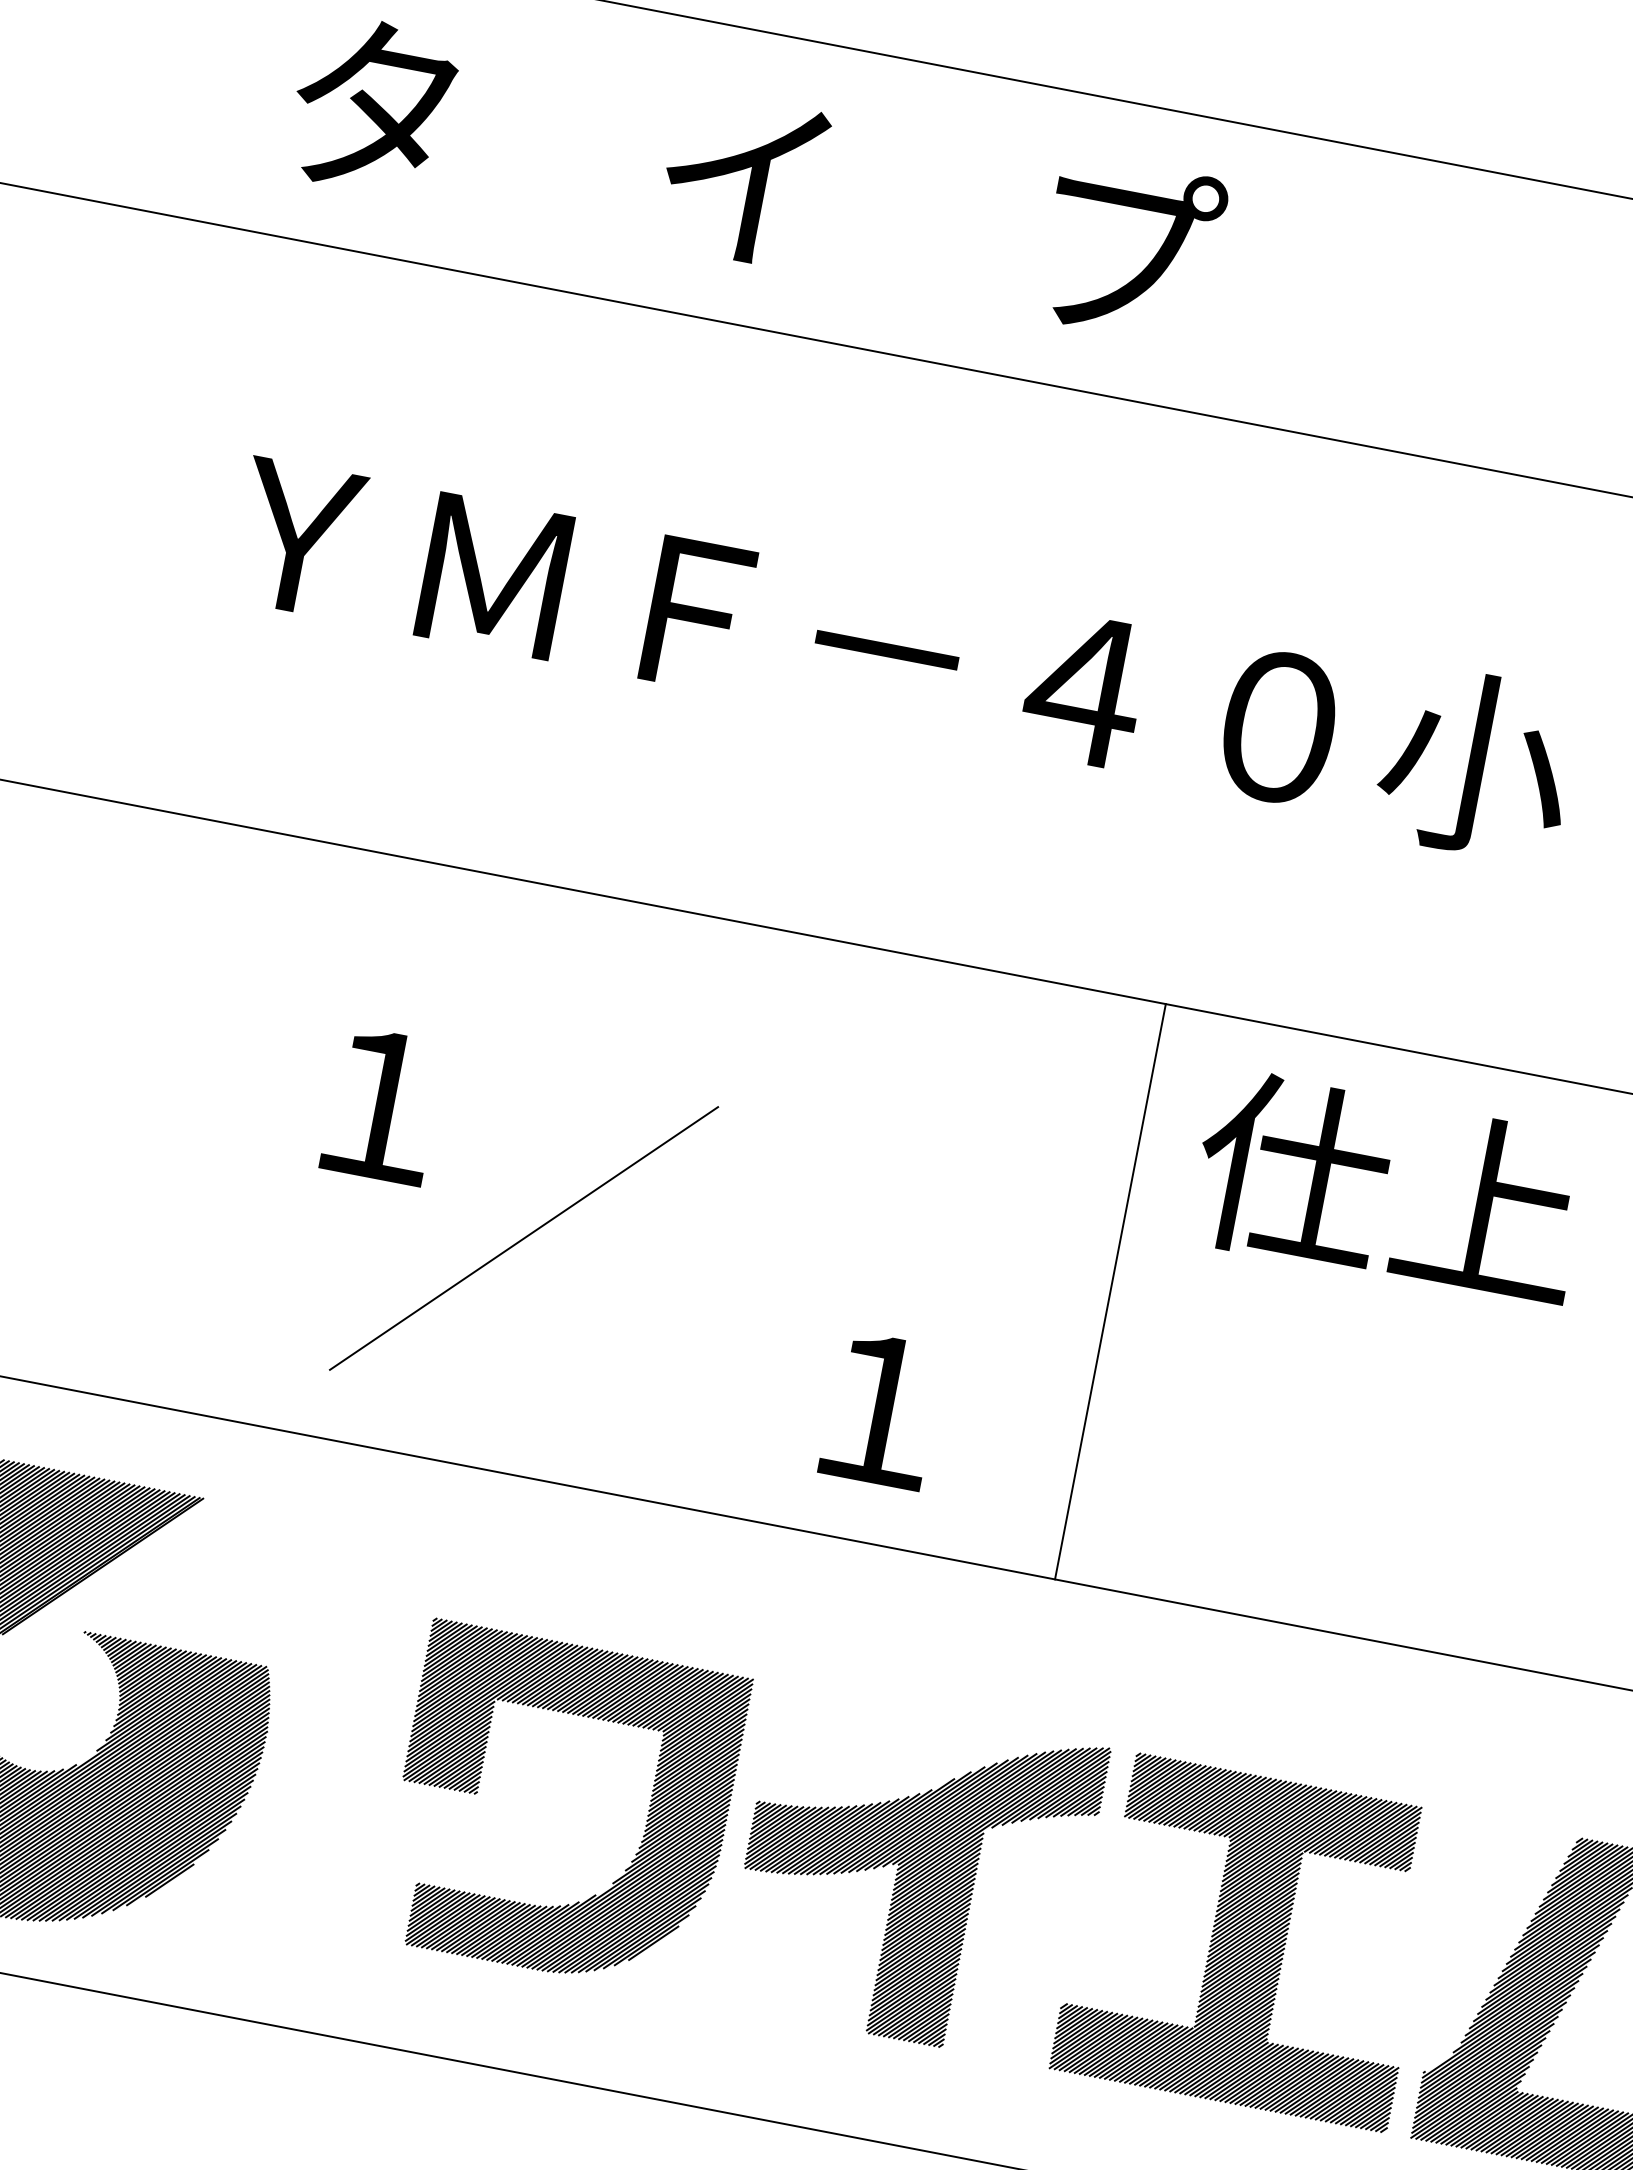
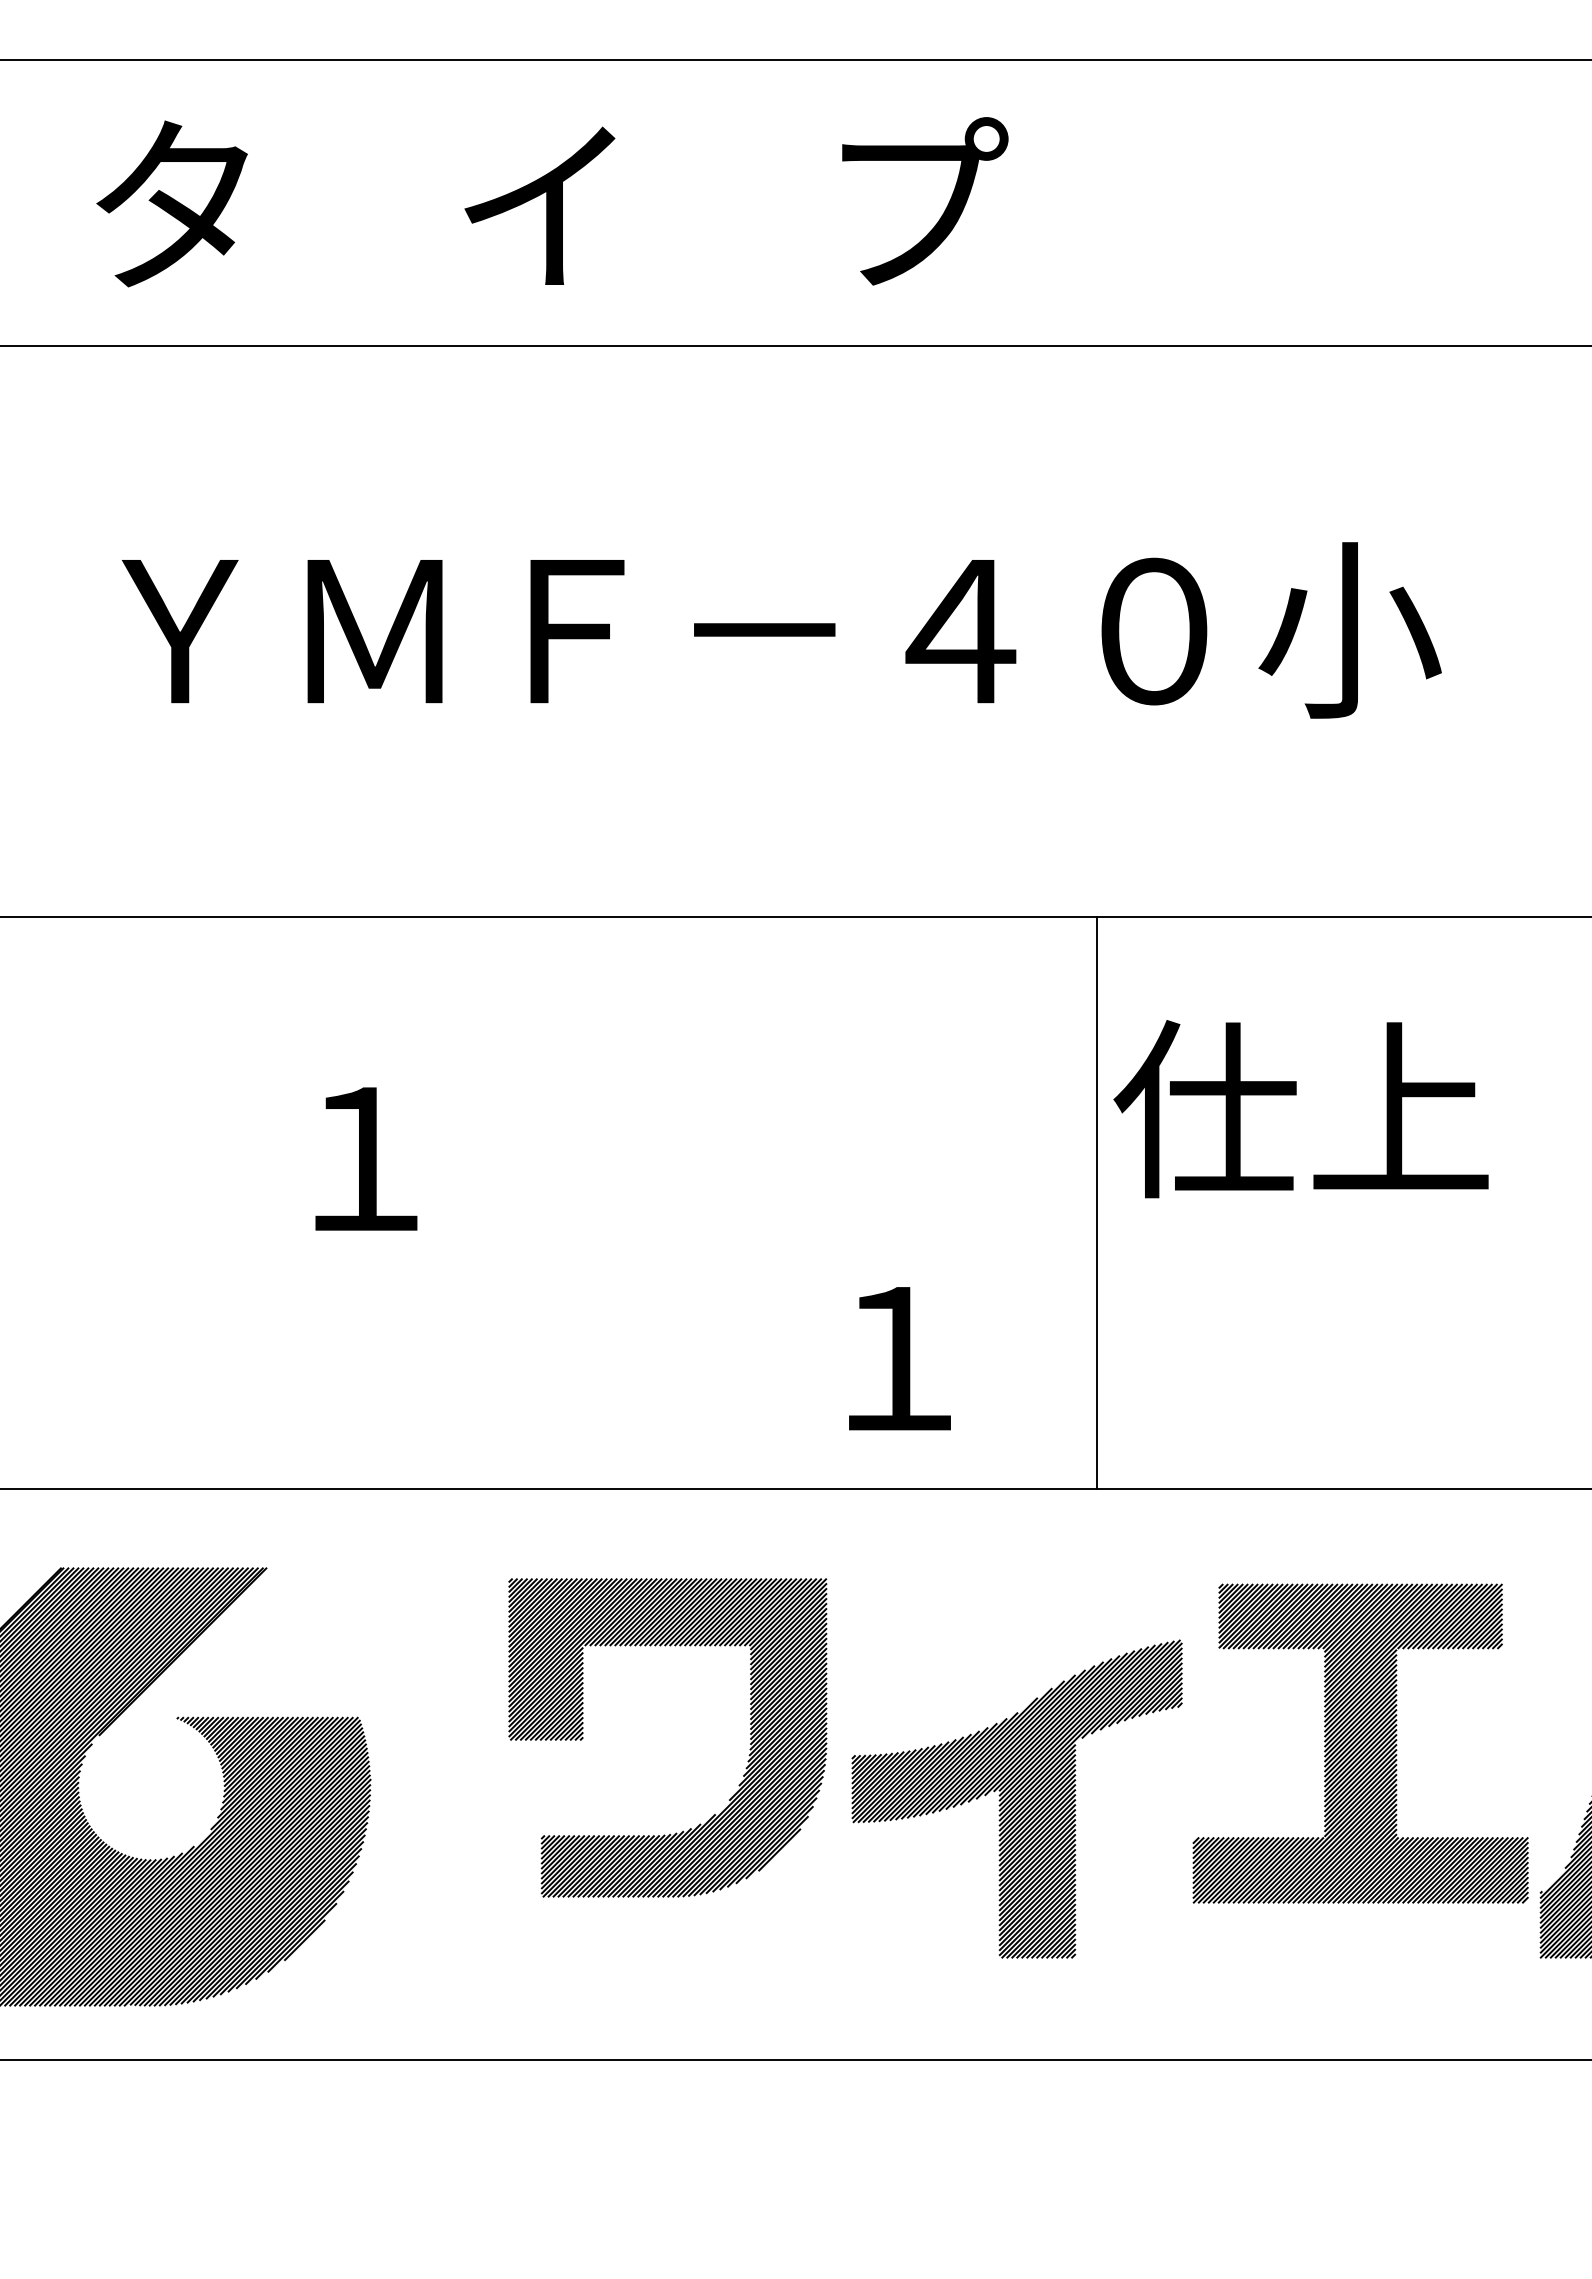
text: (1388, 1189) -> (1300, 1109), moved
line: (524, 1237) -> (525, 1259), removed
part: (642, 1836) -> (749, 1749), moved
part: (1248, 1940) -> (1360, 1743), moved

